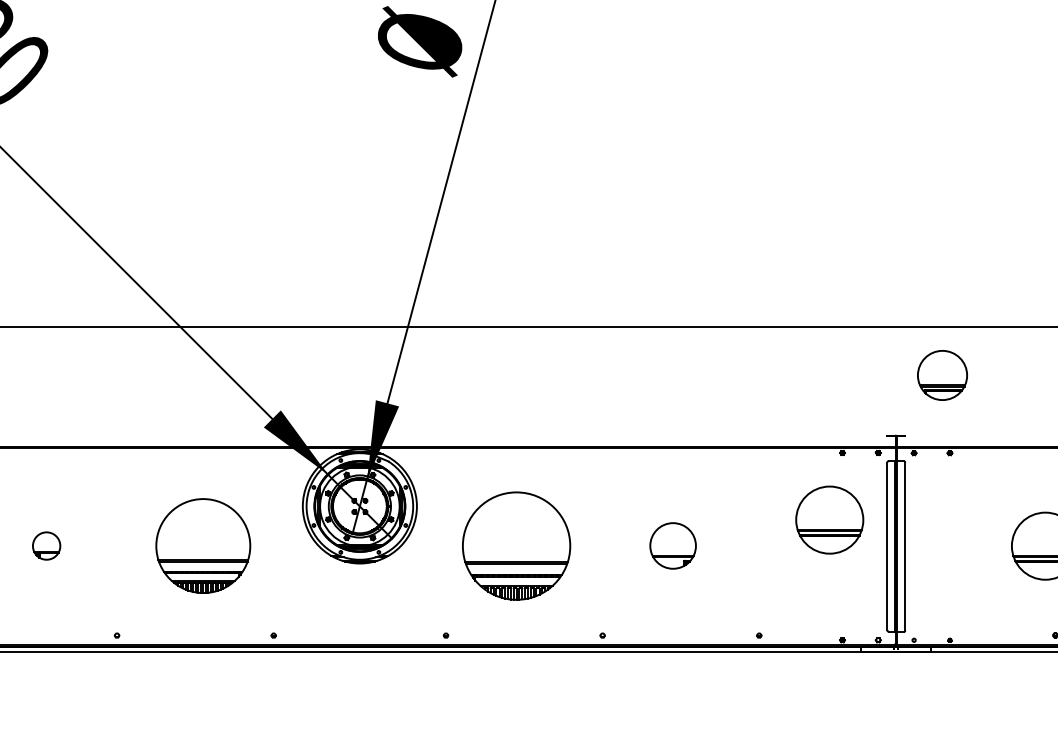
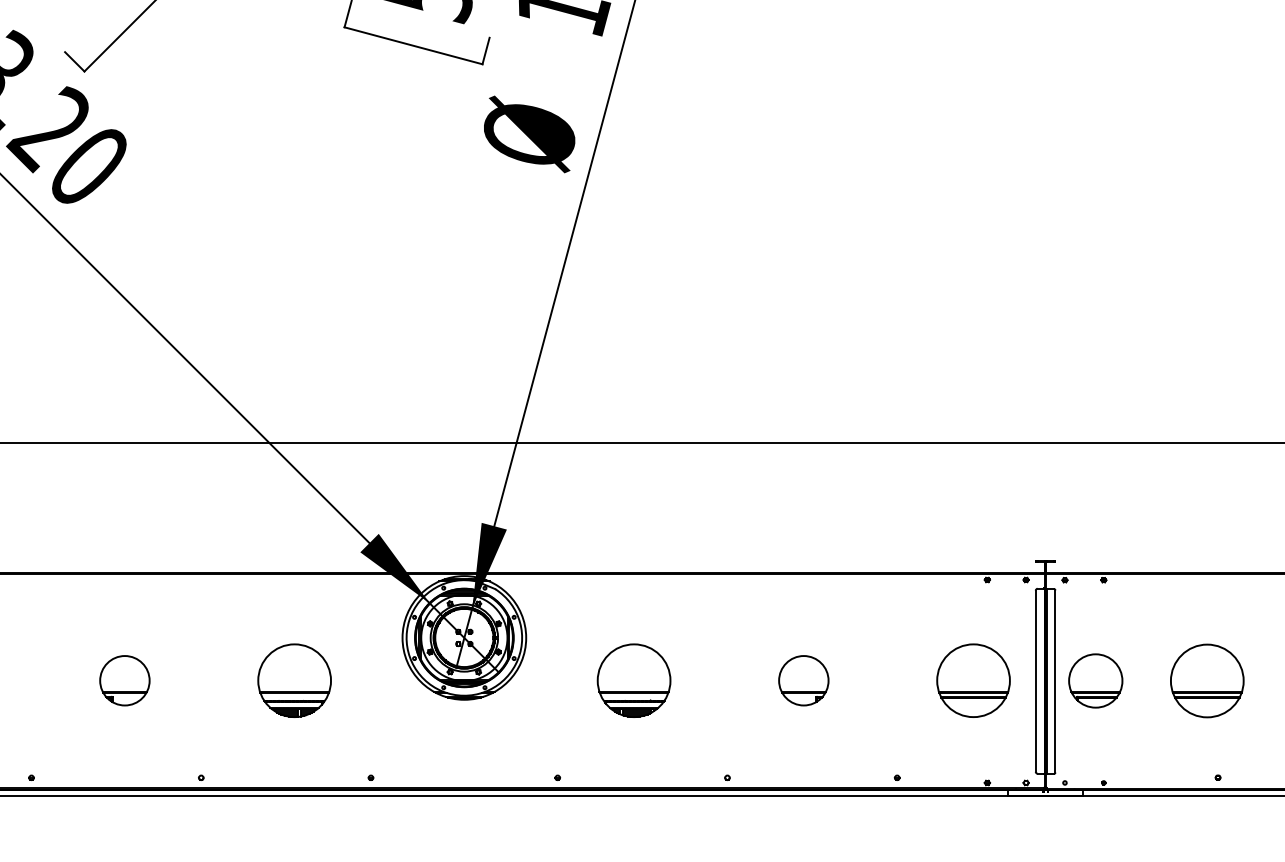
part: (942, 375) -> (1095, 680), moved
part: (829, 519) -> (973, 680), moved
part: (46, 545) -> (124, 680), size x1.67
part: (203, 545) -> (294, 680), size x0.71
part: (515, 545) -> (633, 680), size x0.62

